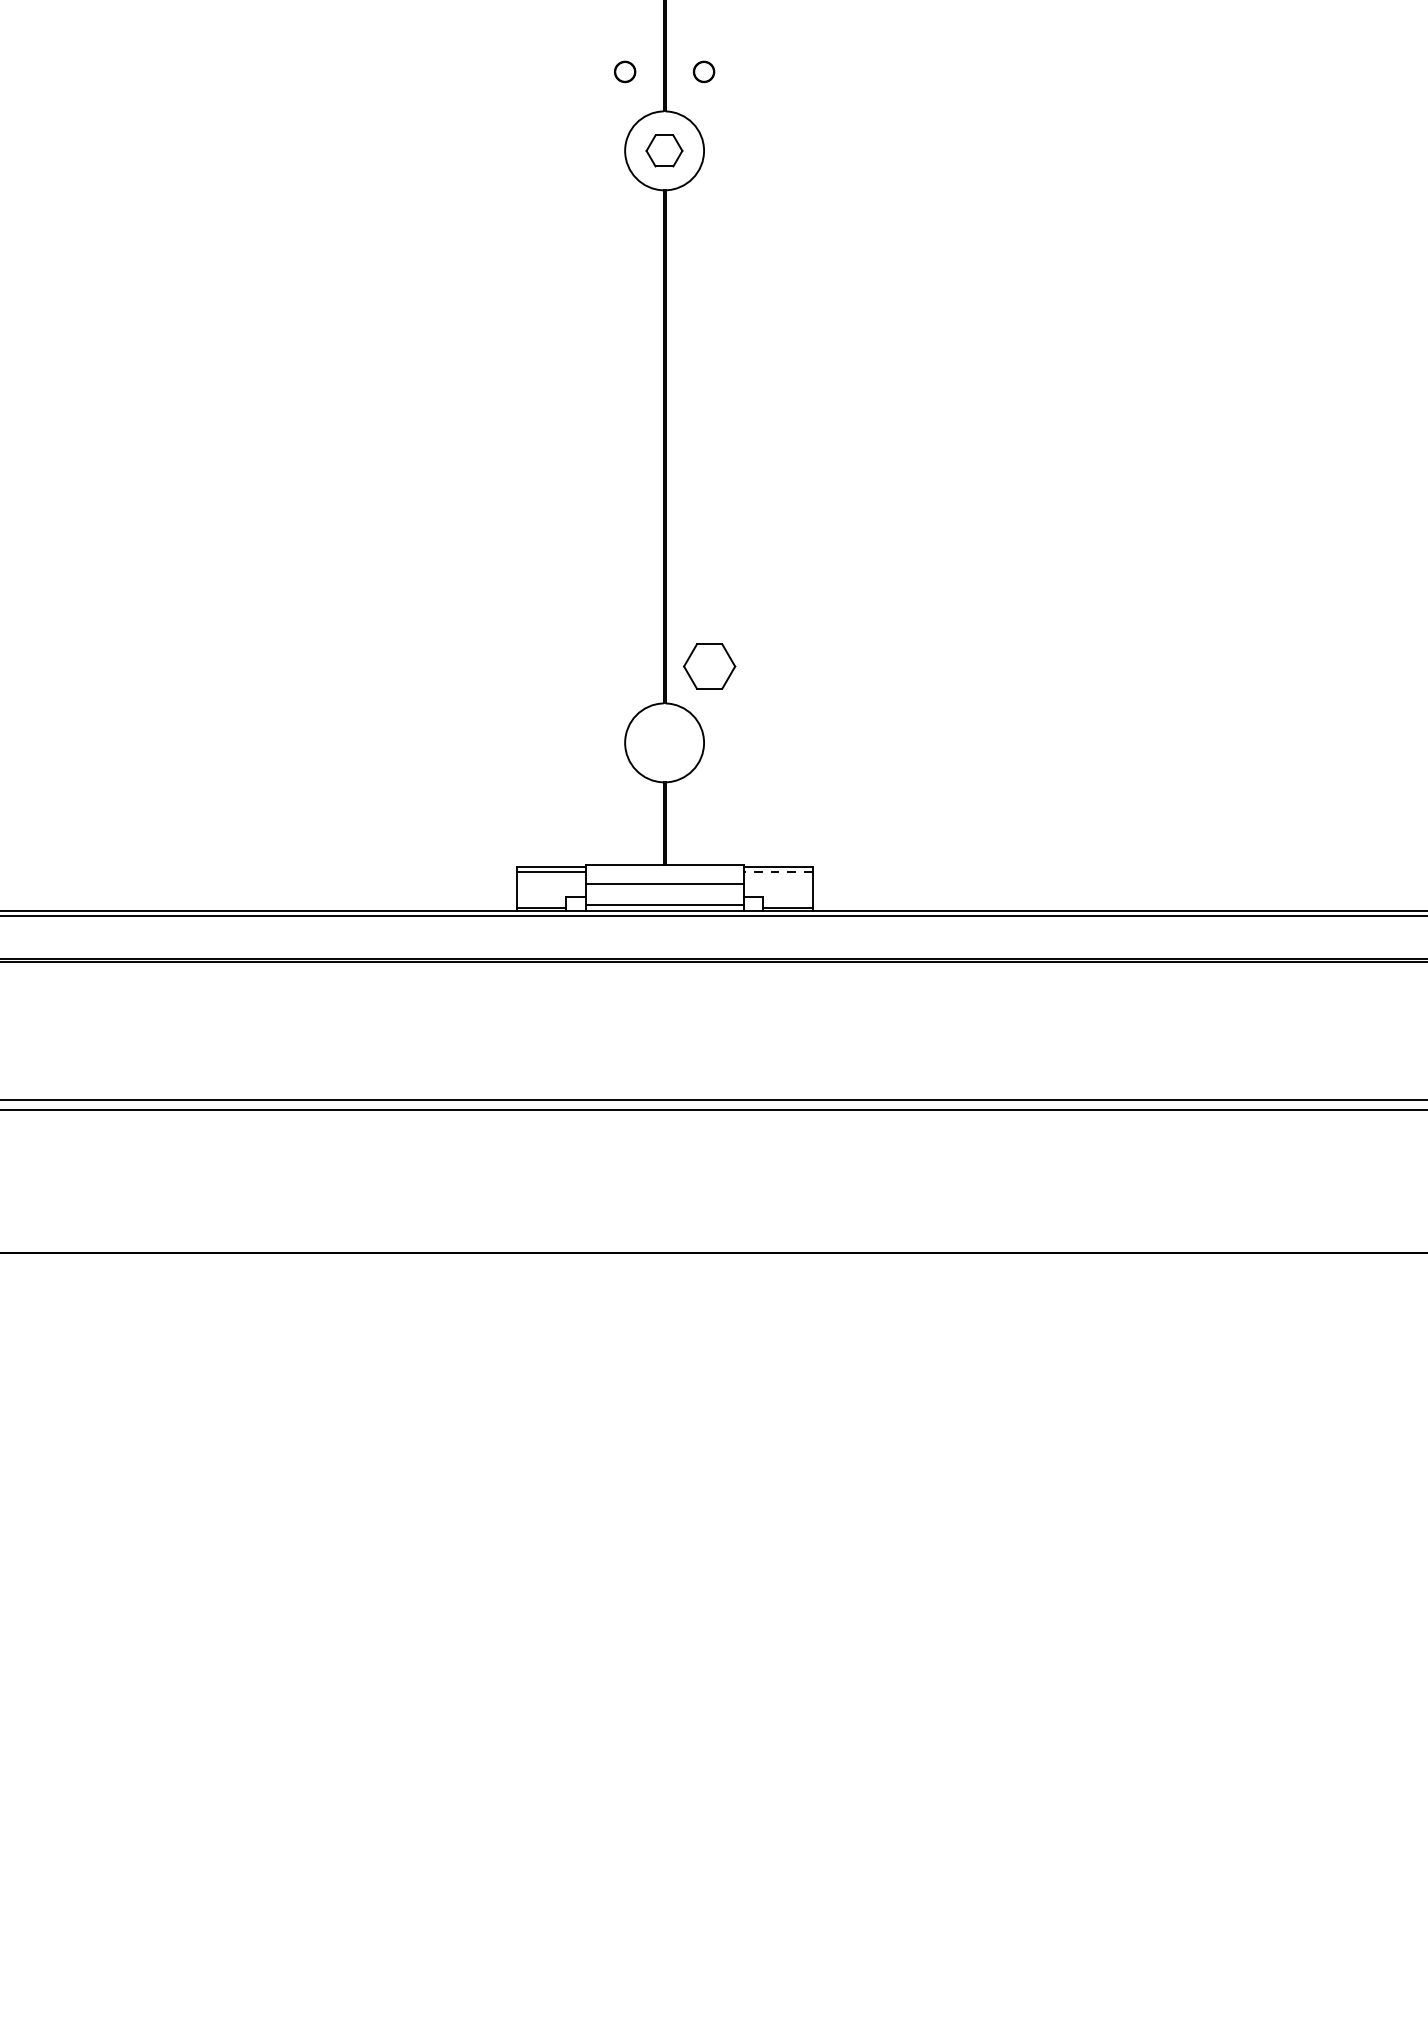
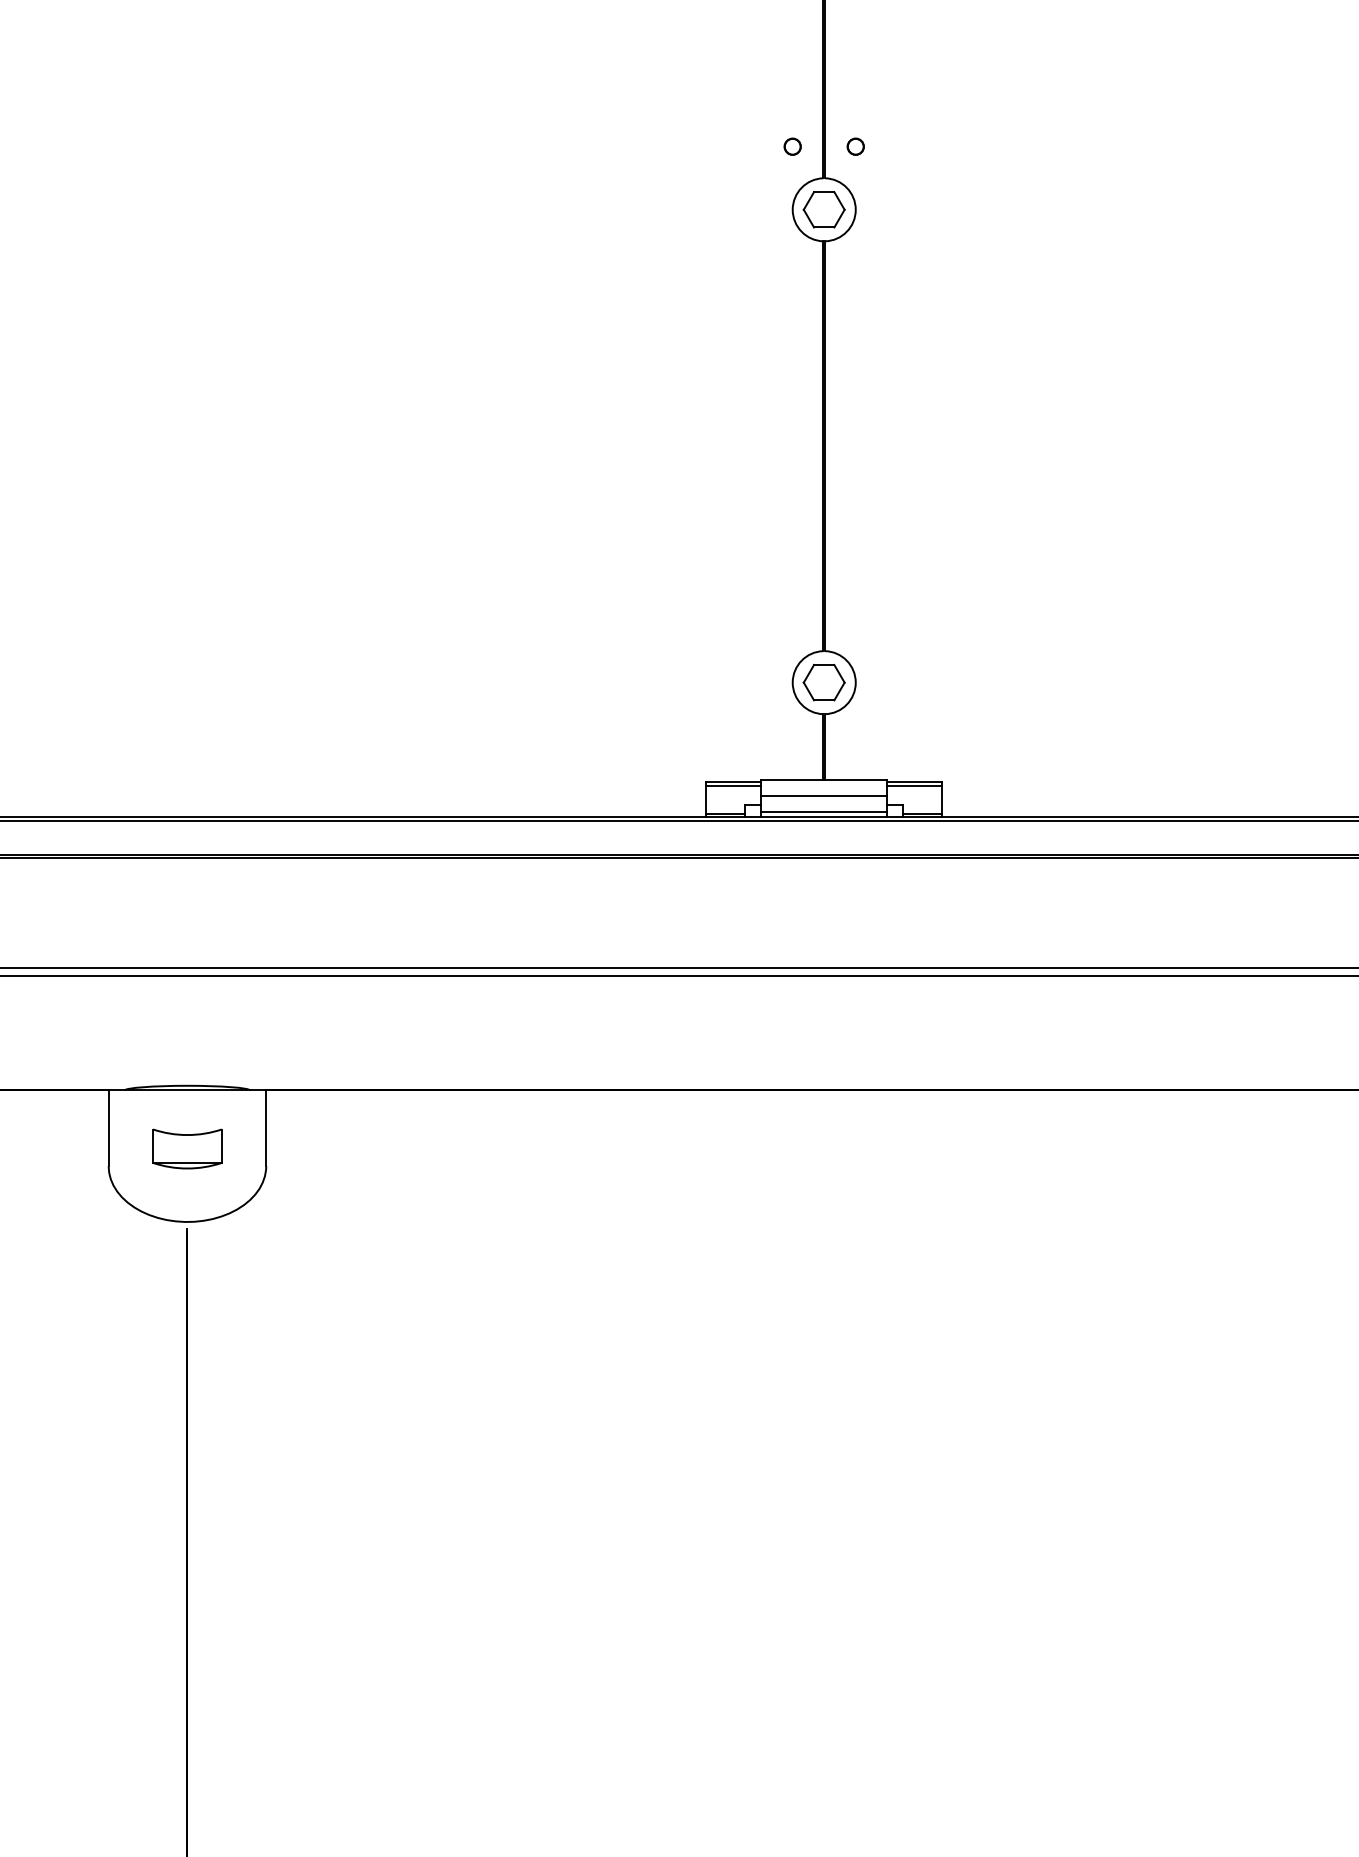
part: (663, 150) -> (823, 209), size x1.43
part: (708, 666) -> (823, 682), moved
line: (777, 872) -> (914, 786), dashed -> solid

